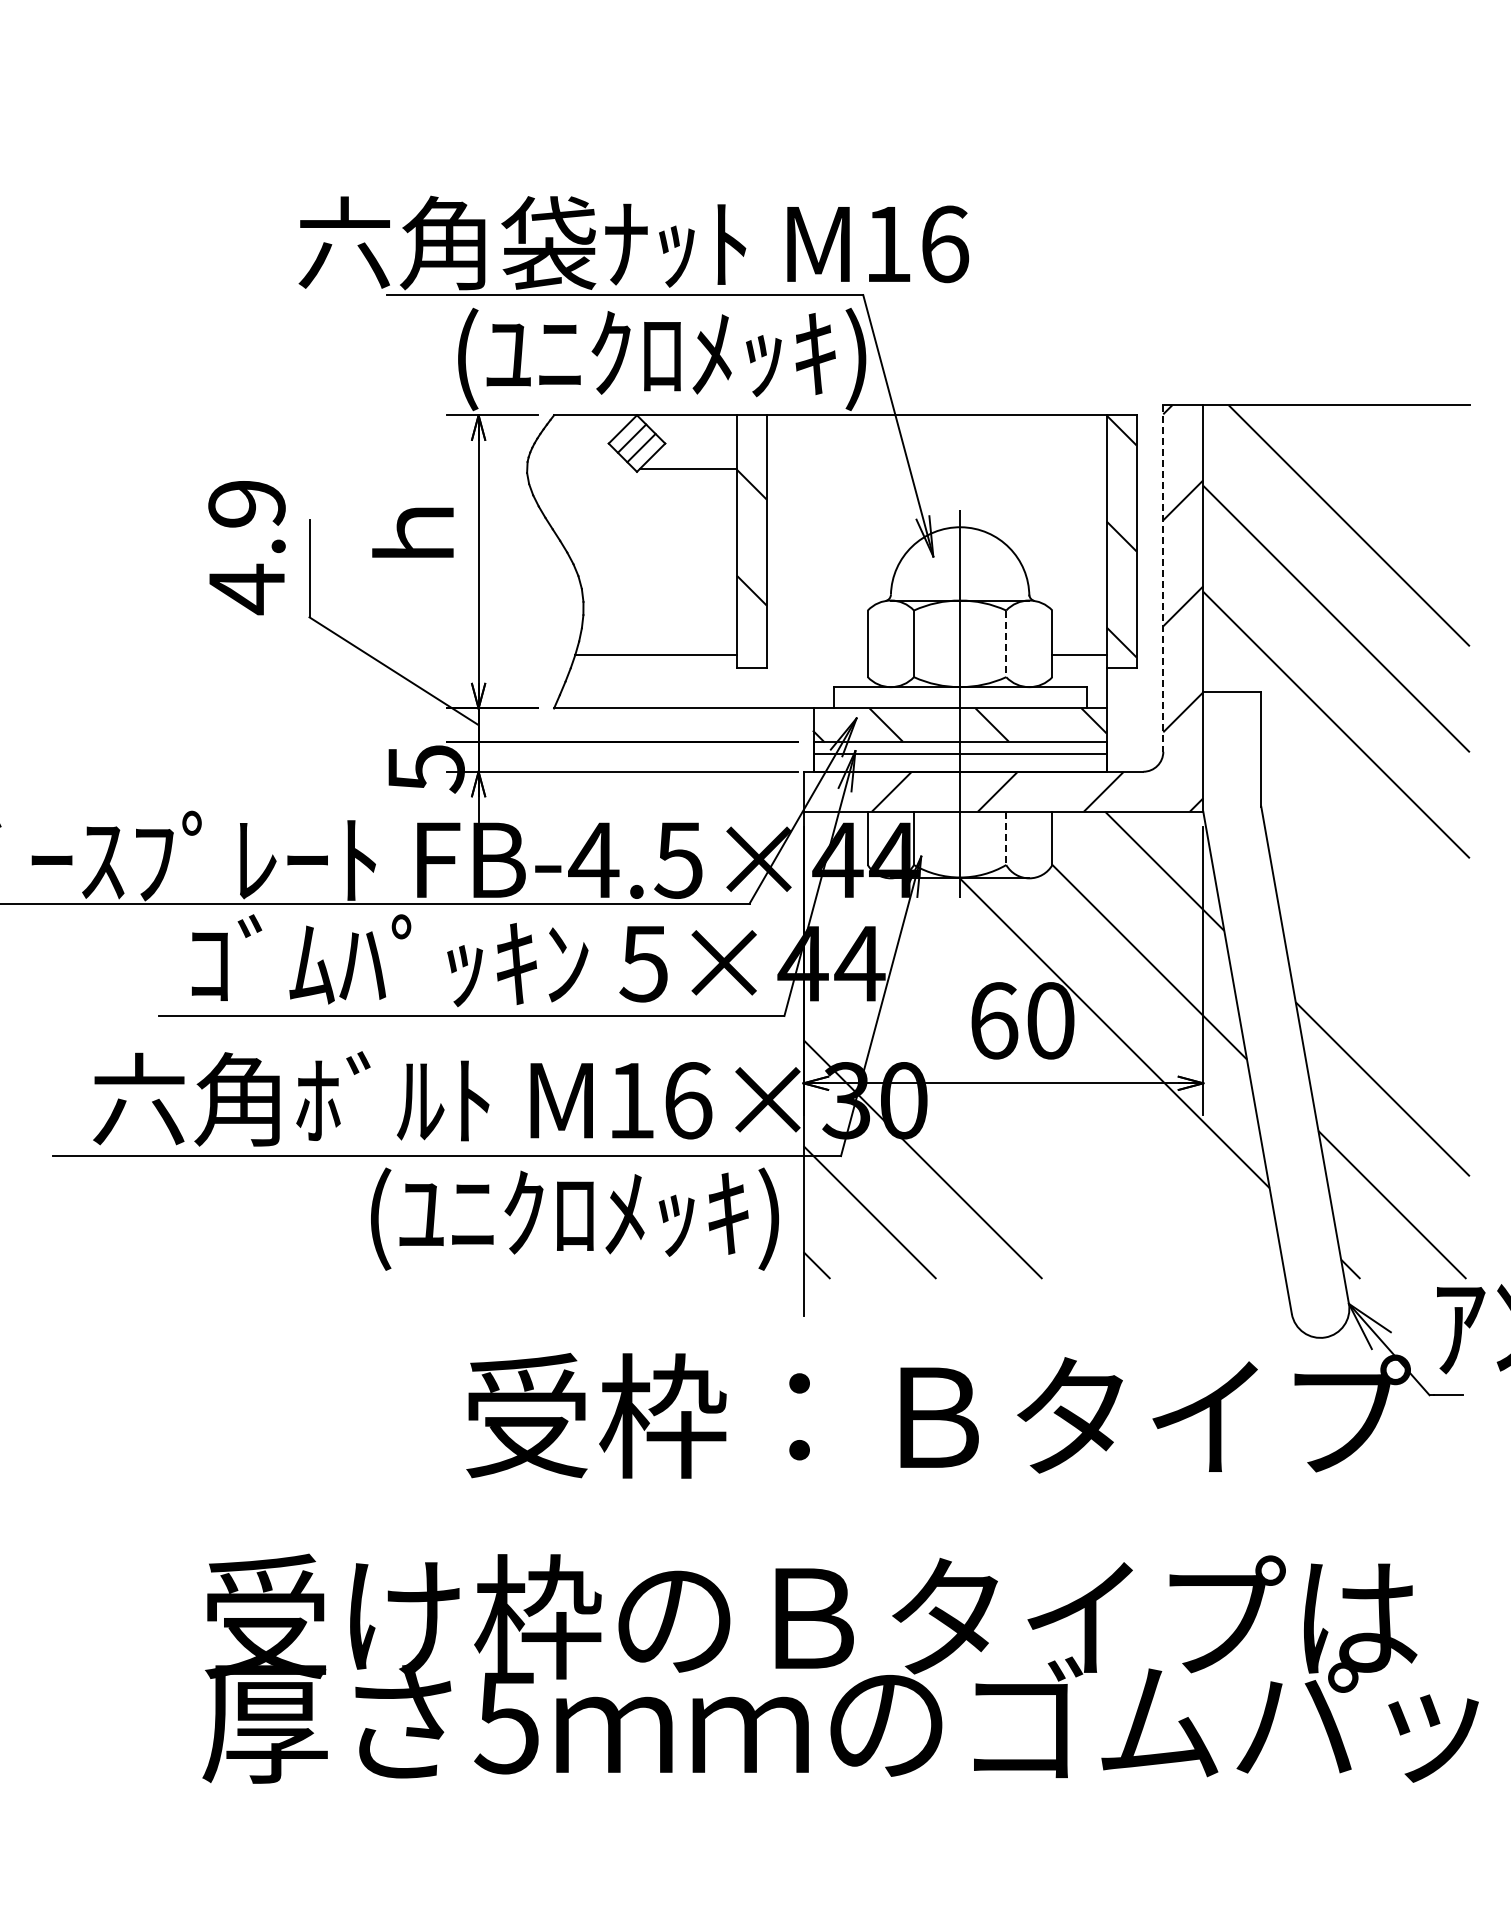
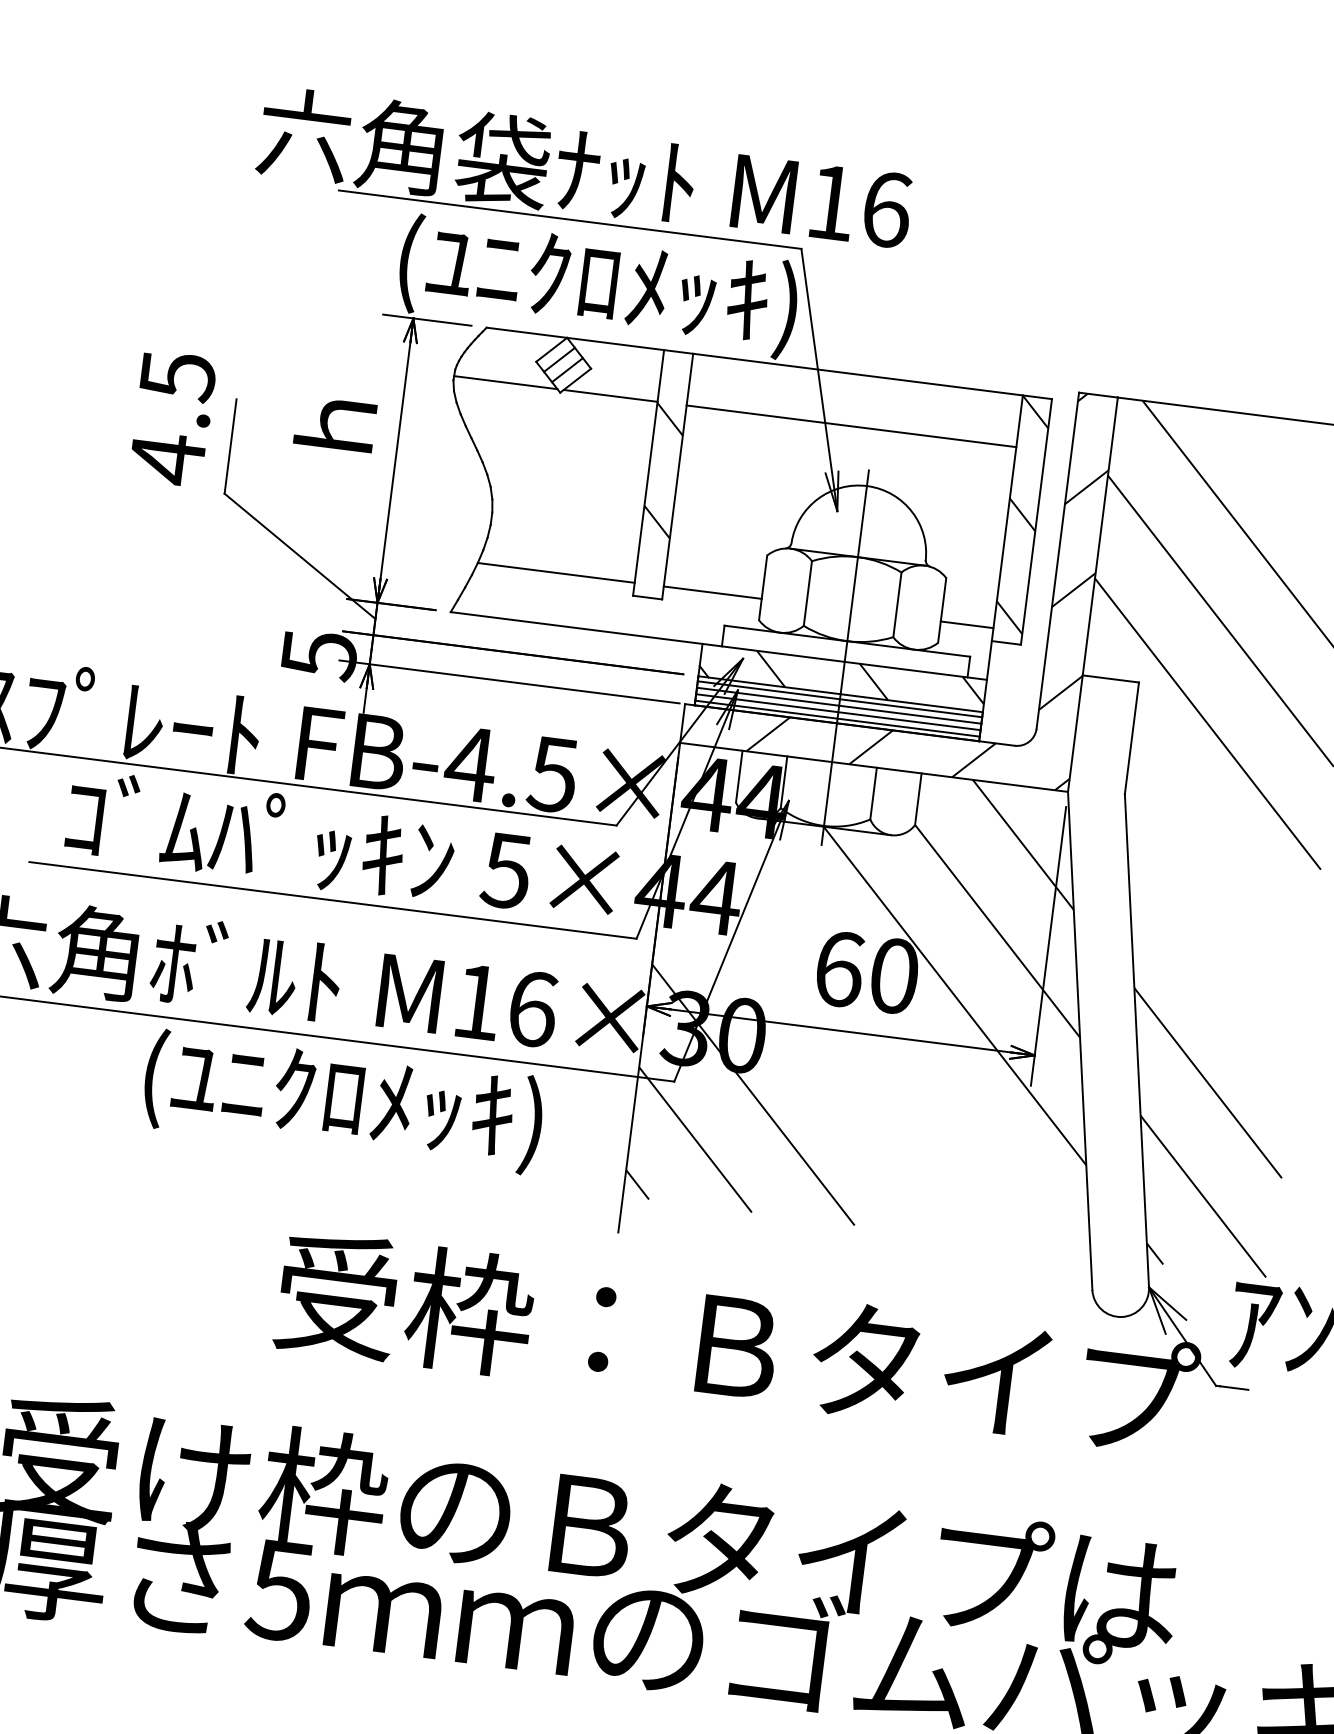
line: (580, 468) -> (505, 382), added
line: (936, 468) -> (851, 426), added
text: (246, 504) -> (177, 376), 4.9 -> 4.5
line: (1163, 579) -> (1057, 561), dashed -> solid
line: (1006, 644) -> (897, 605), dashed -> solid
line: (816, 655) -> (711, 592), added
line: (959, 746) -> (839, 698), added
line: (959, 760) -> (837, 712), added
line: (959, 766) -> (837, 718), added
line: (1006, 838) -> (873, 793), dashed -> solid
text: (574, 1218) -> (343, 1101), moved

